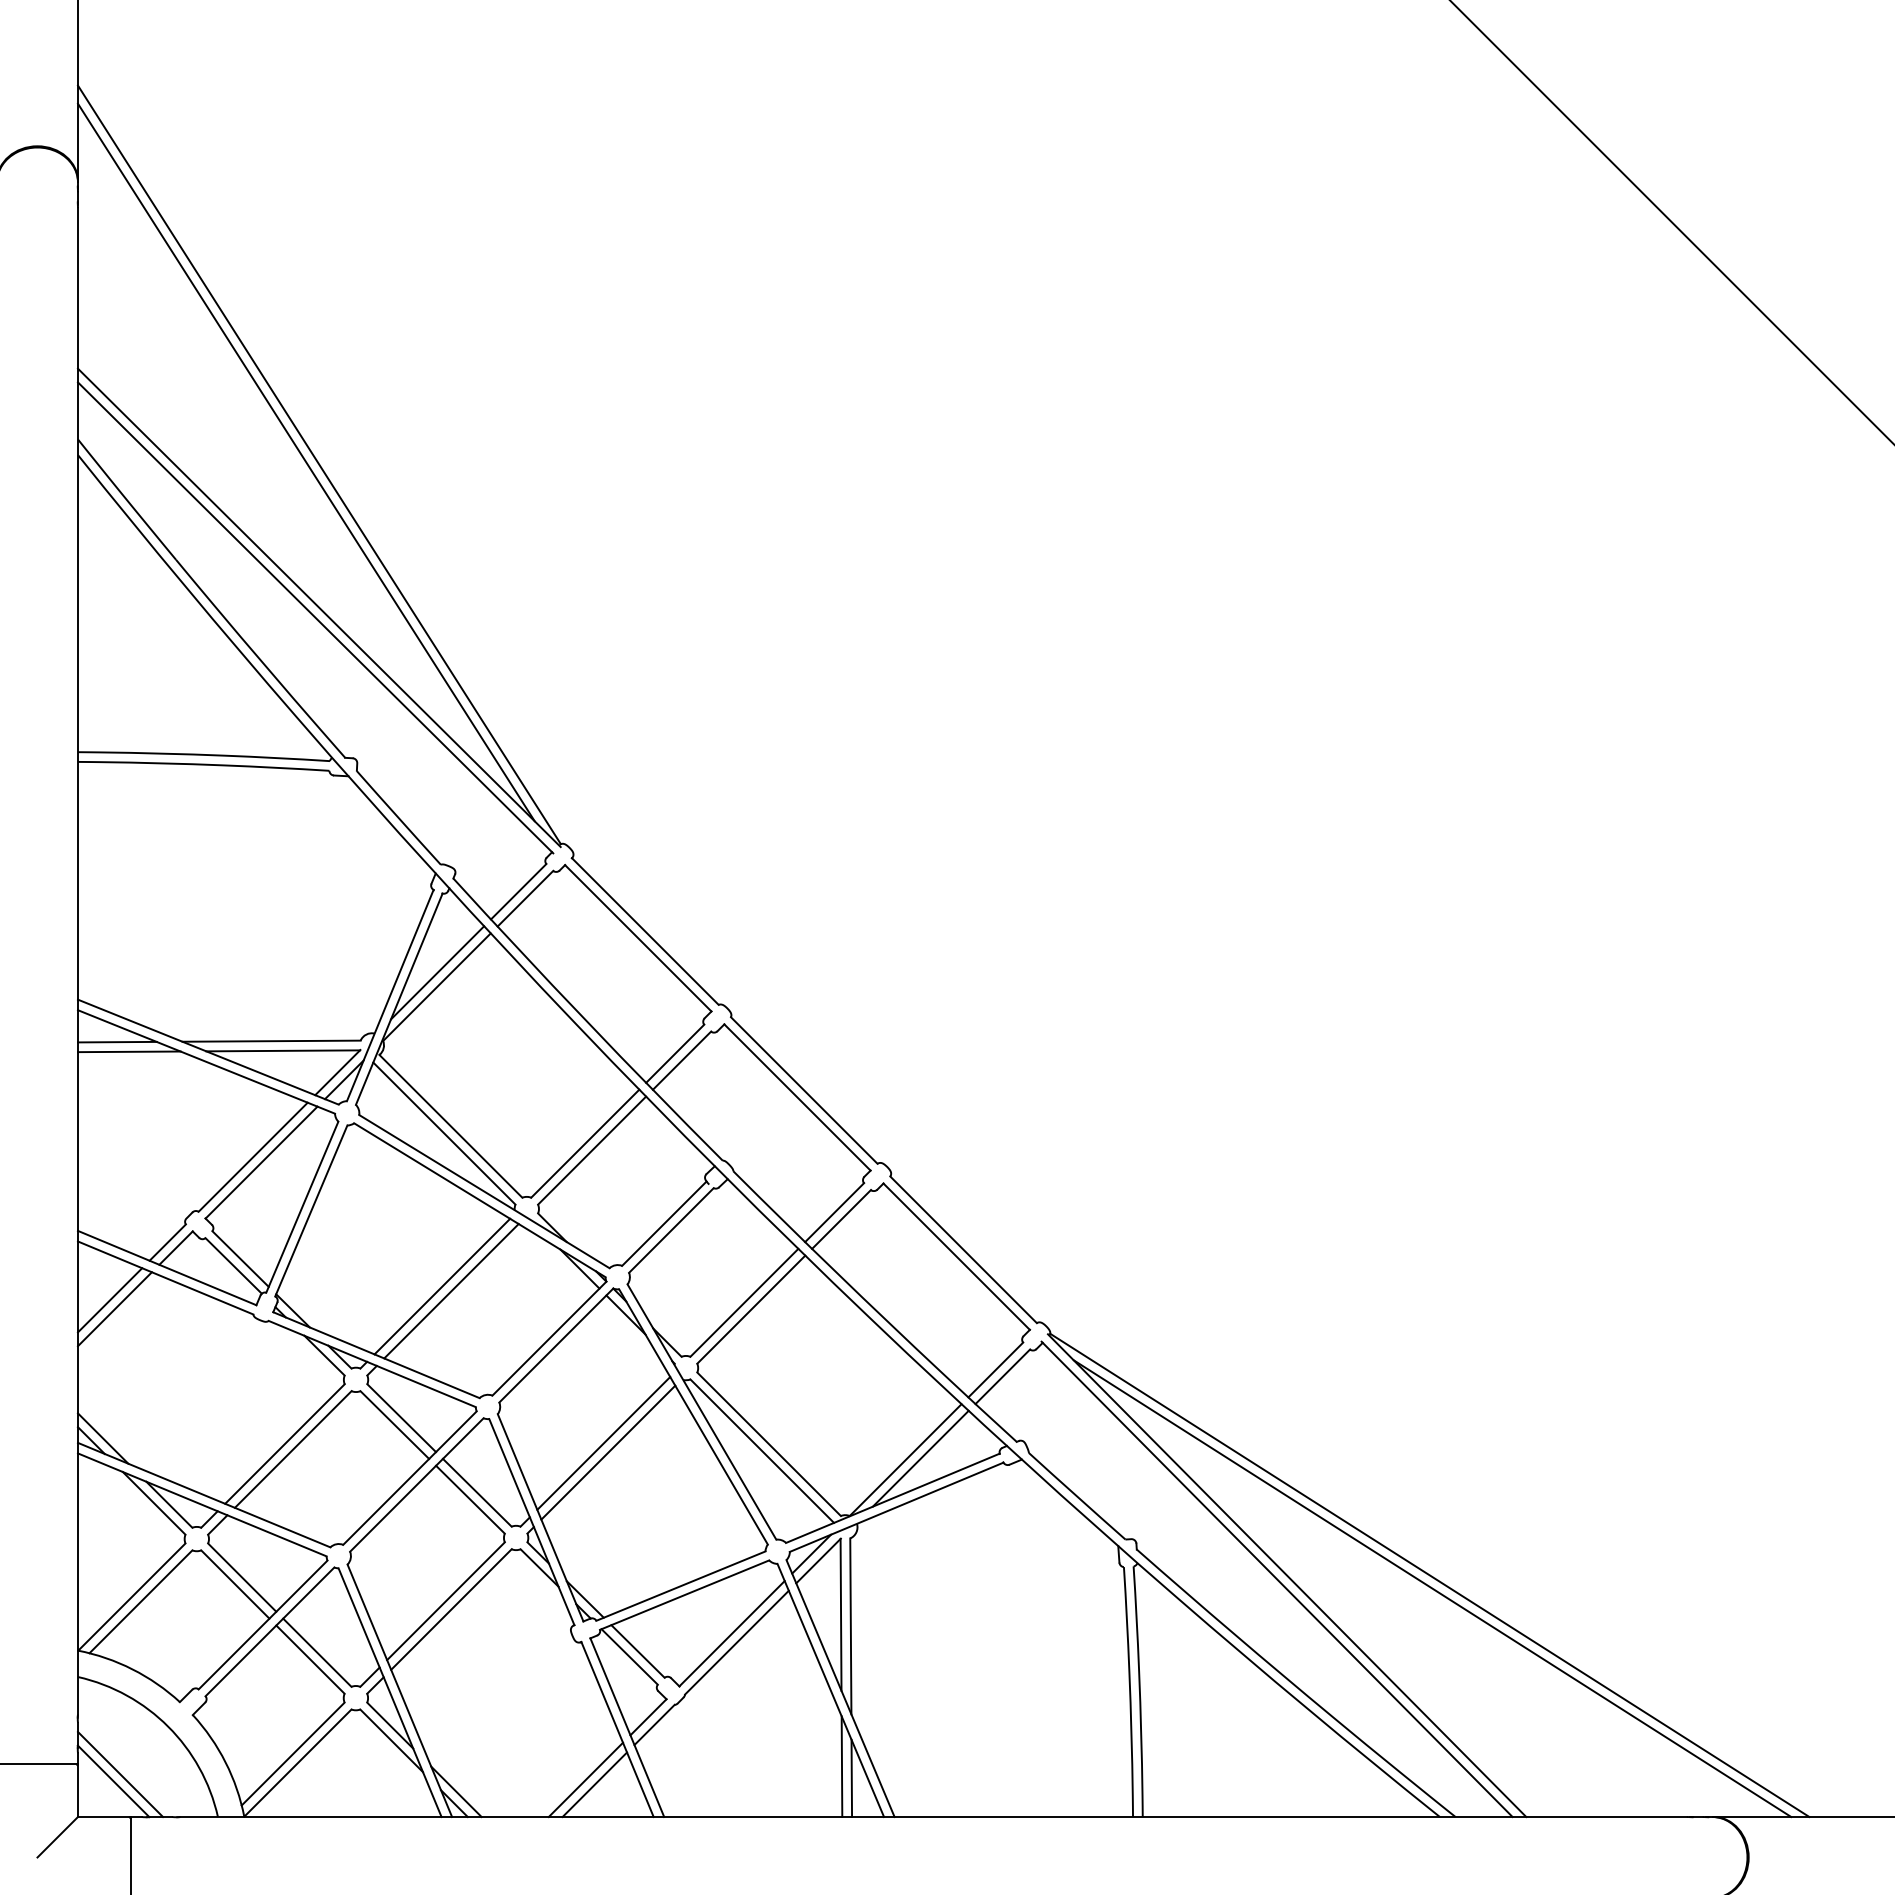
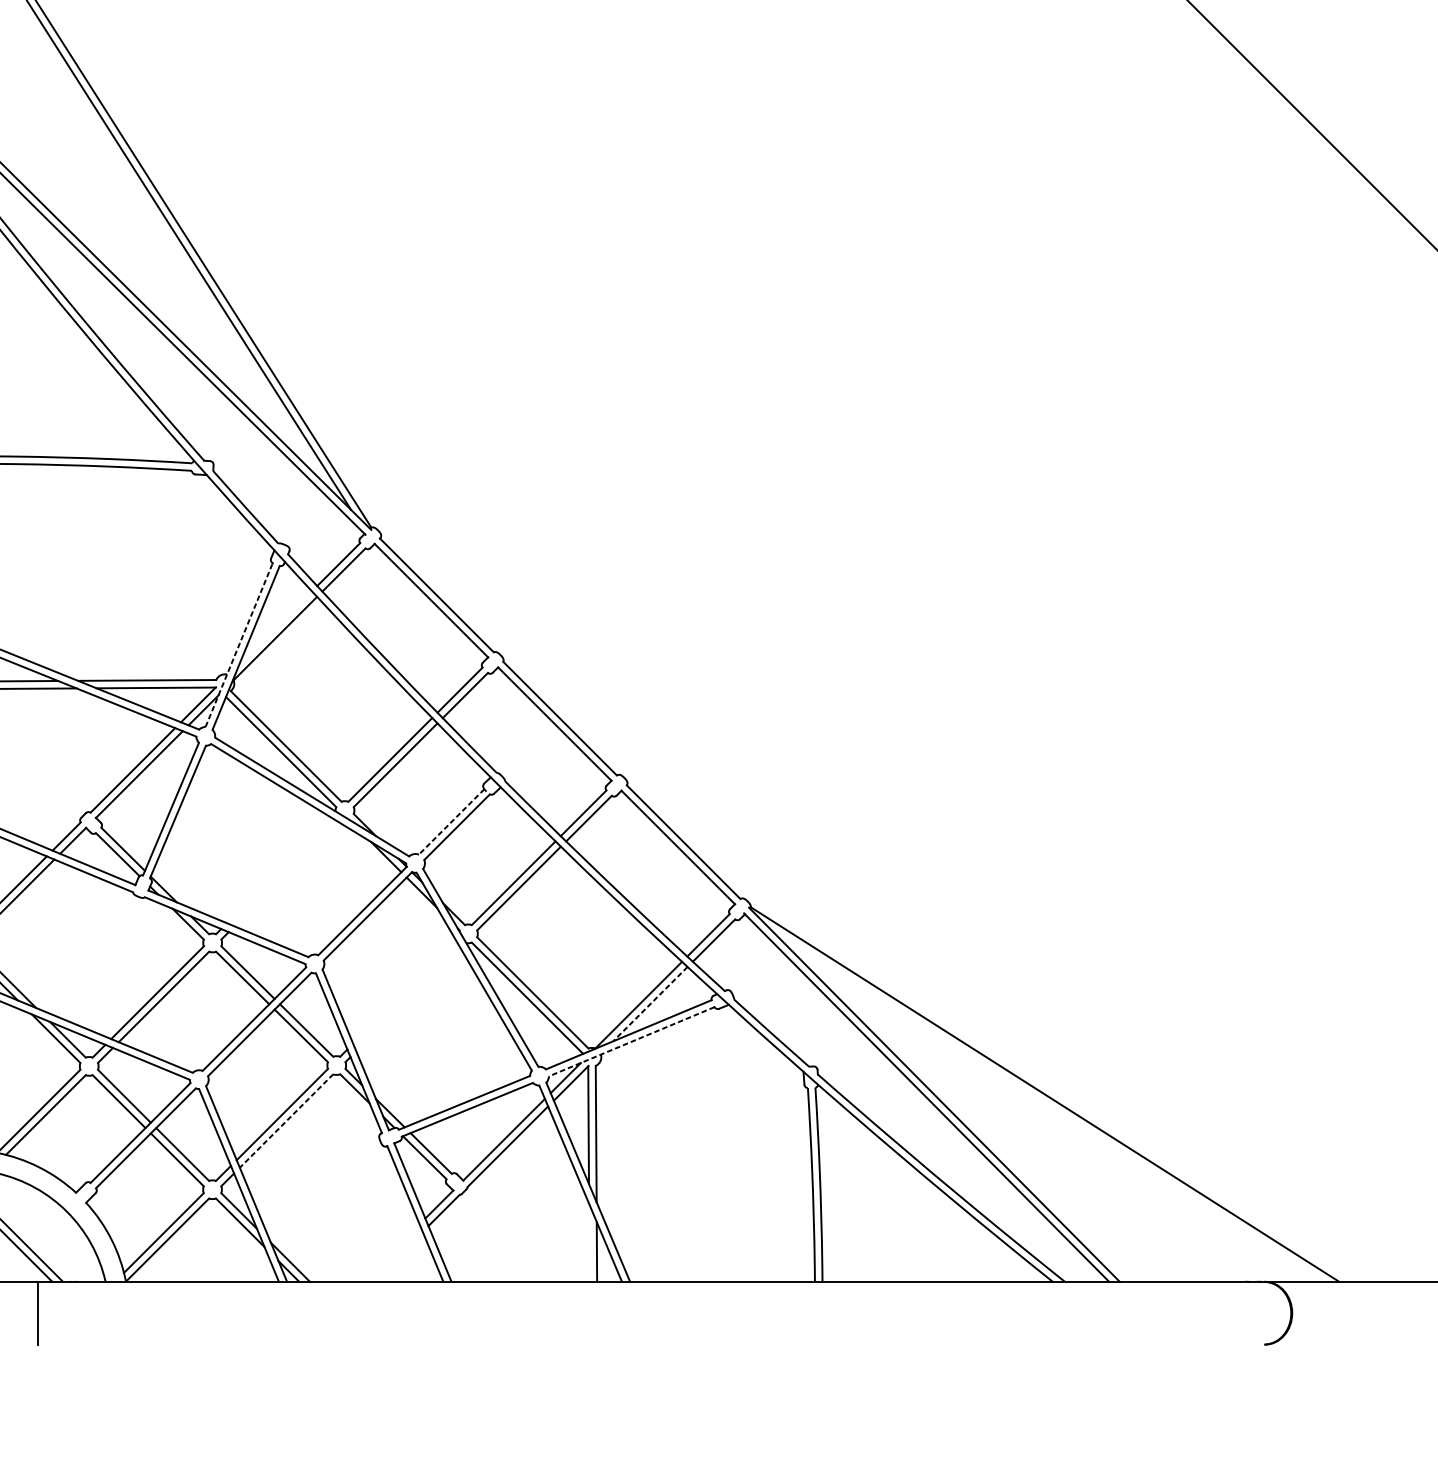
line: (437, 972) -> (275, 627), removed
line: (390, 995) -> (239, 645), solid -> dashed
line: (664, 1223) -> (451, 821), solid -> dashed
line: (442, 1286) -> (279, 870), removed
line: (451, 1291) -> (286, 874), removed
line: (603, 1443) -> (404, 992), removed
line: (608, 1452) -> (408, 999), removed
line: (920, 1458) -> (650, 1003), solid -> dashed
line: (896, 1507) -> (631, 1041), solid -> dashed
line: (1432, 1588) -> (1047, 1104), removed
line: (451, 1609) -> (286, 1120), solid -> dashed
line: (841, 1766) -> (588, 1242), removed
line: (585, 1779) -> (390, 1252), removed
line: (594, 1784) -> (397, 1256), removed

